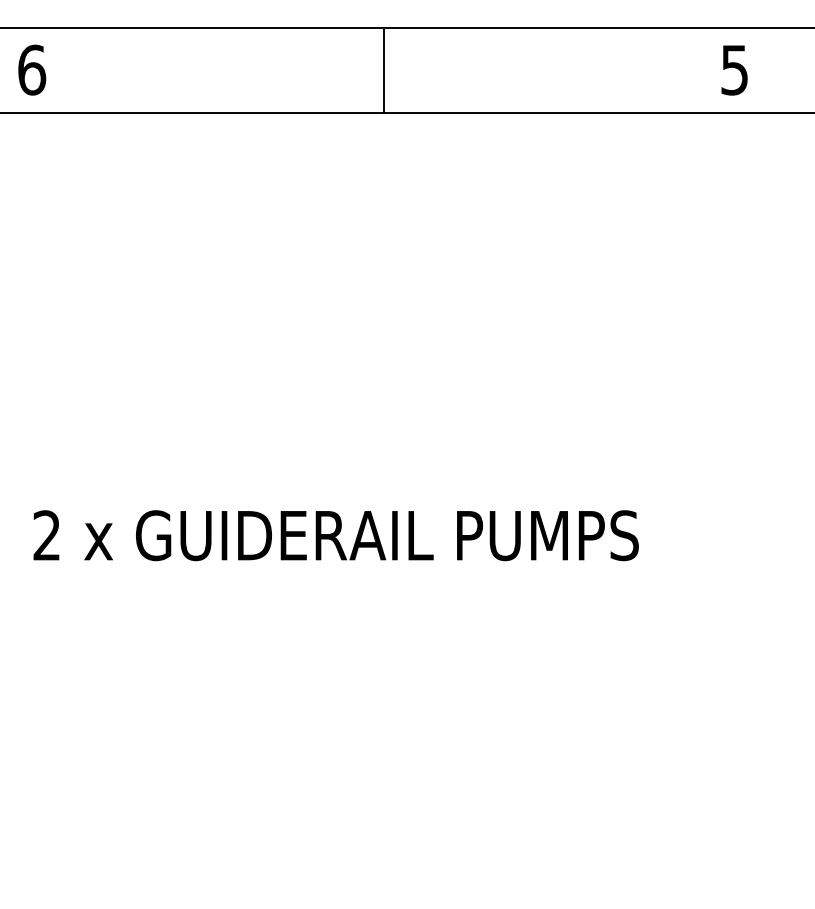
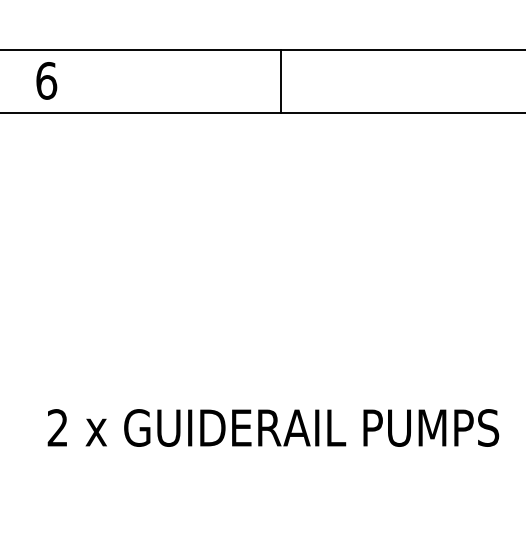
line: (384, 70) -> (281, 81), moved

